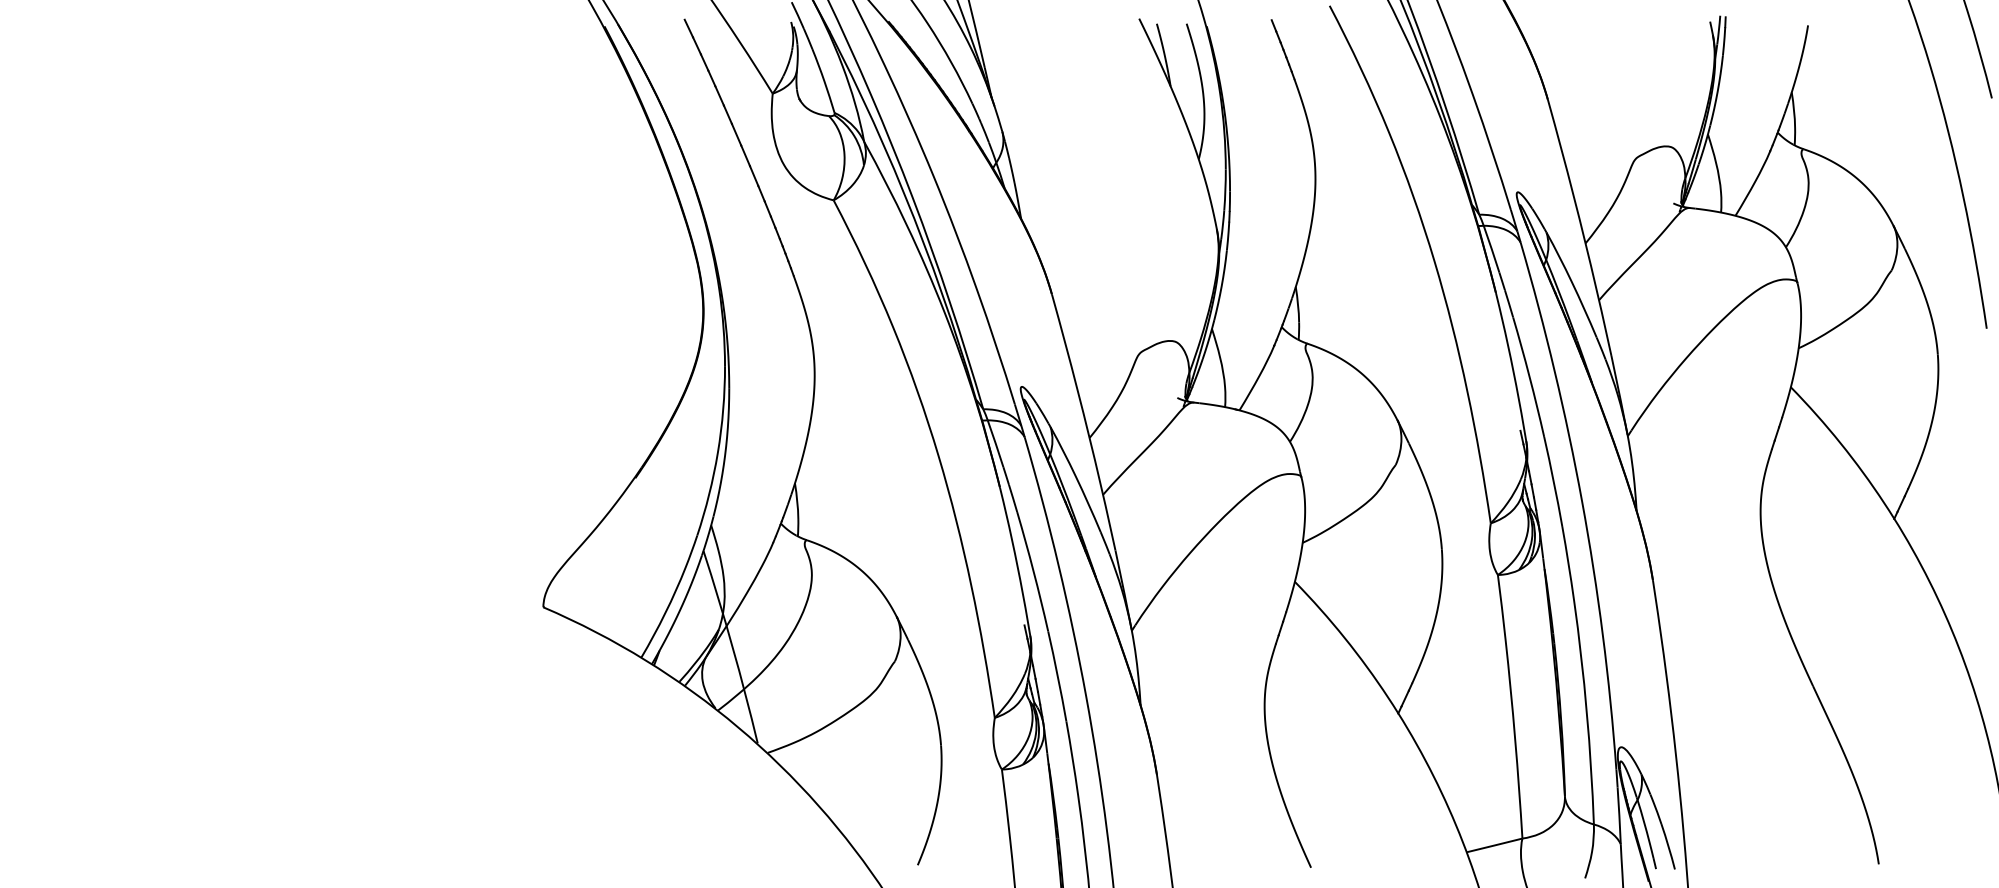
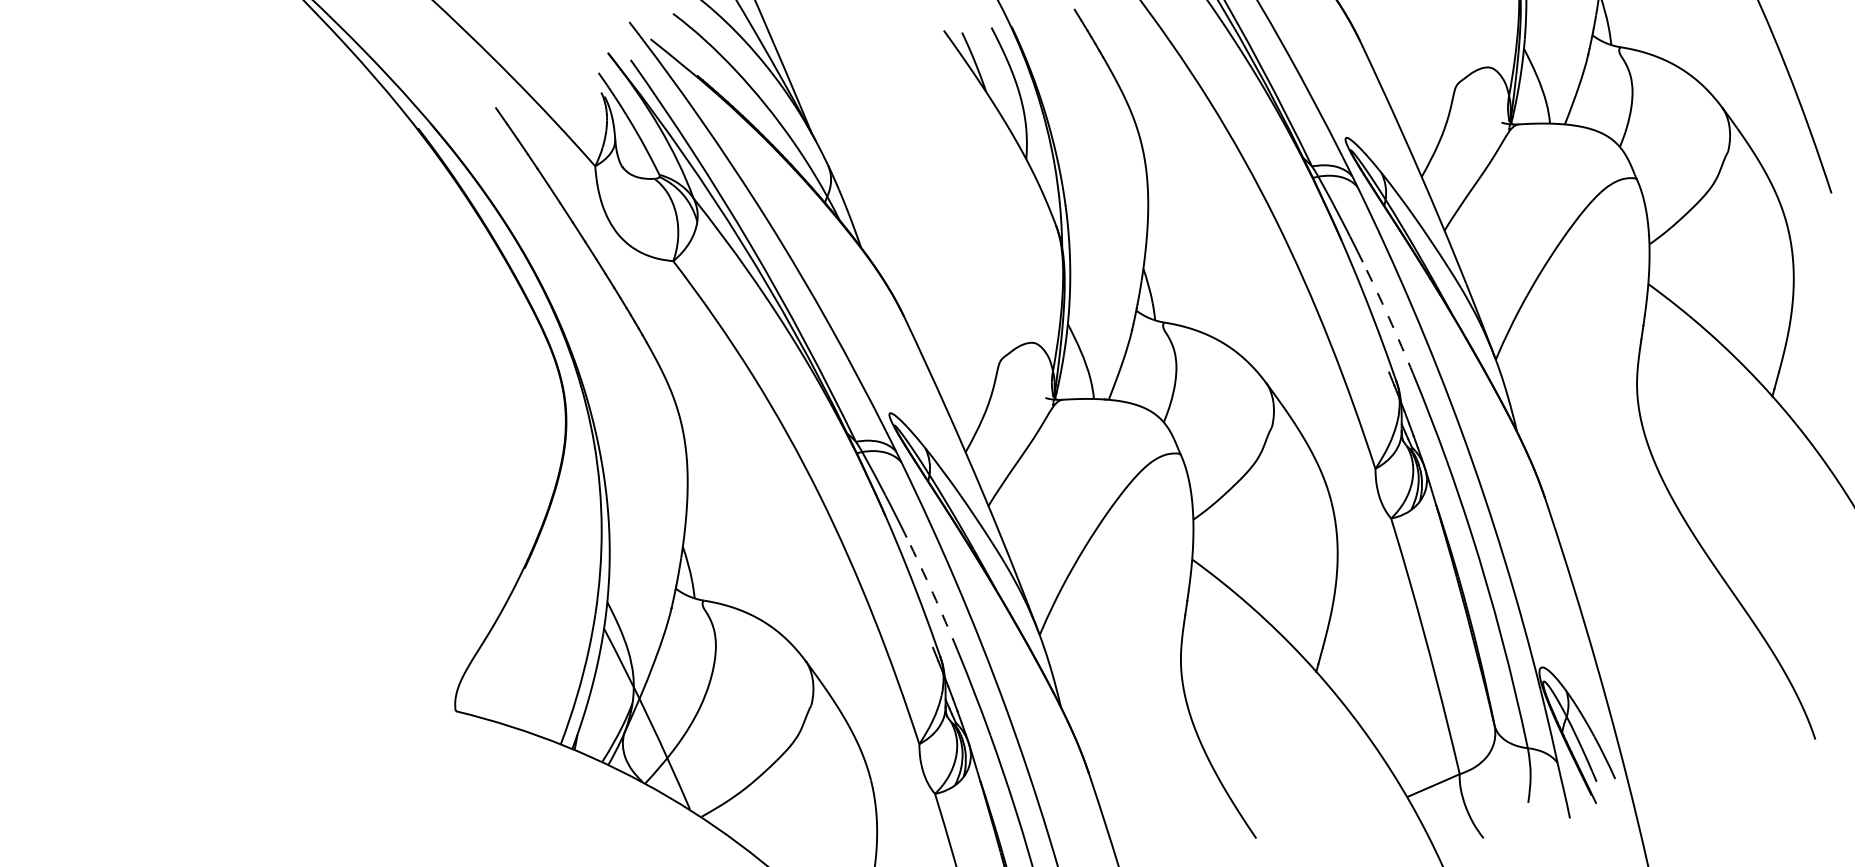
arc: (1529, 376) -> (1388, 317), solid -> dashed
arc: (1033, 571) -> (932, 593), solid -> dashed

